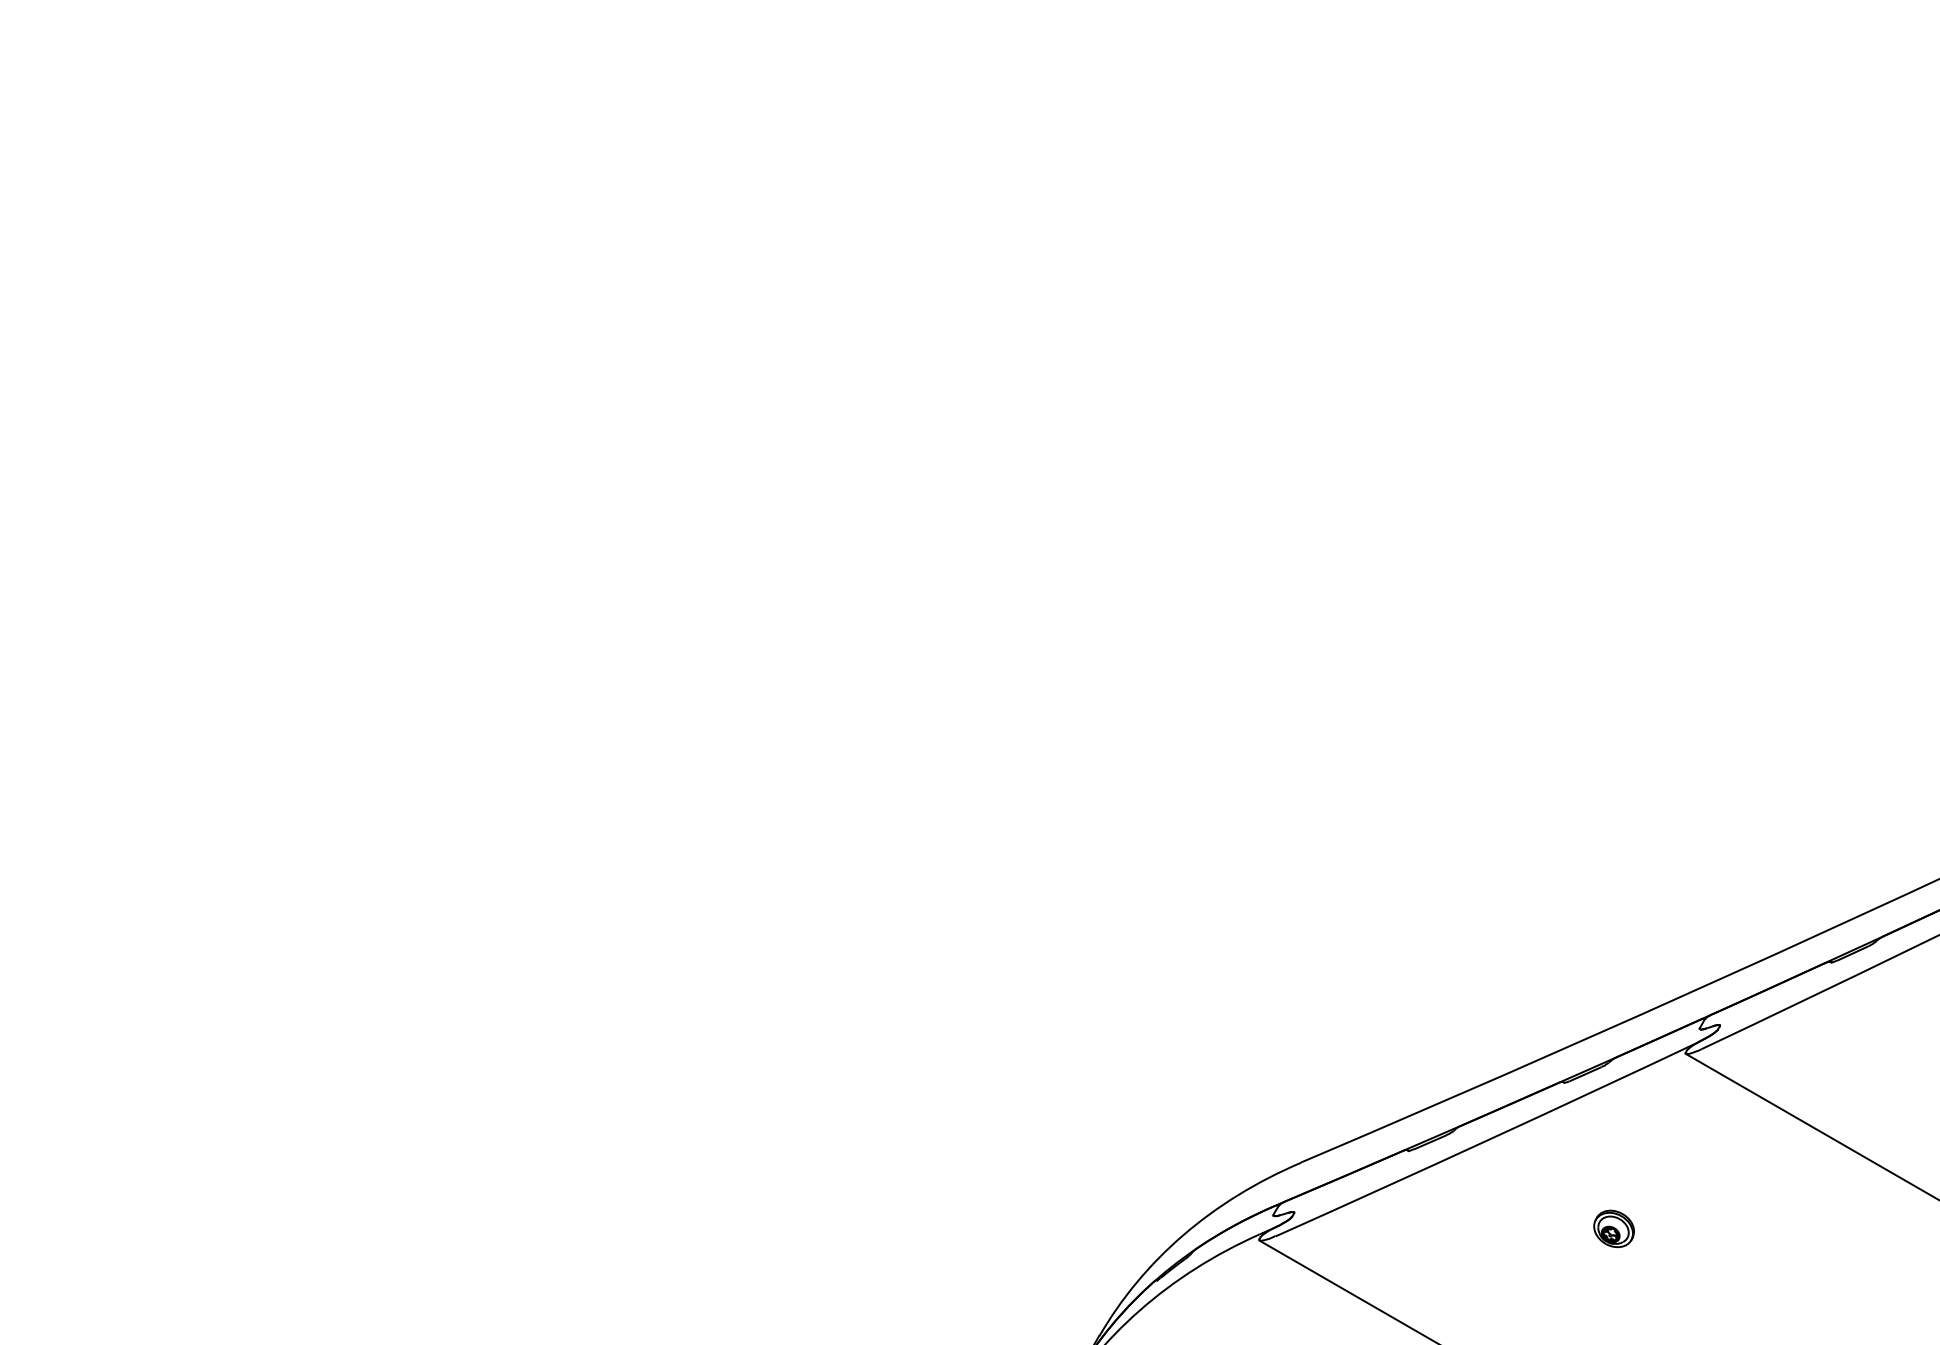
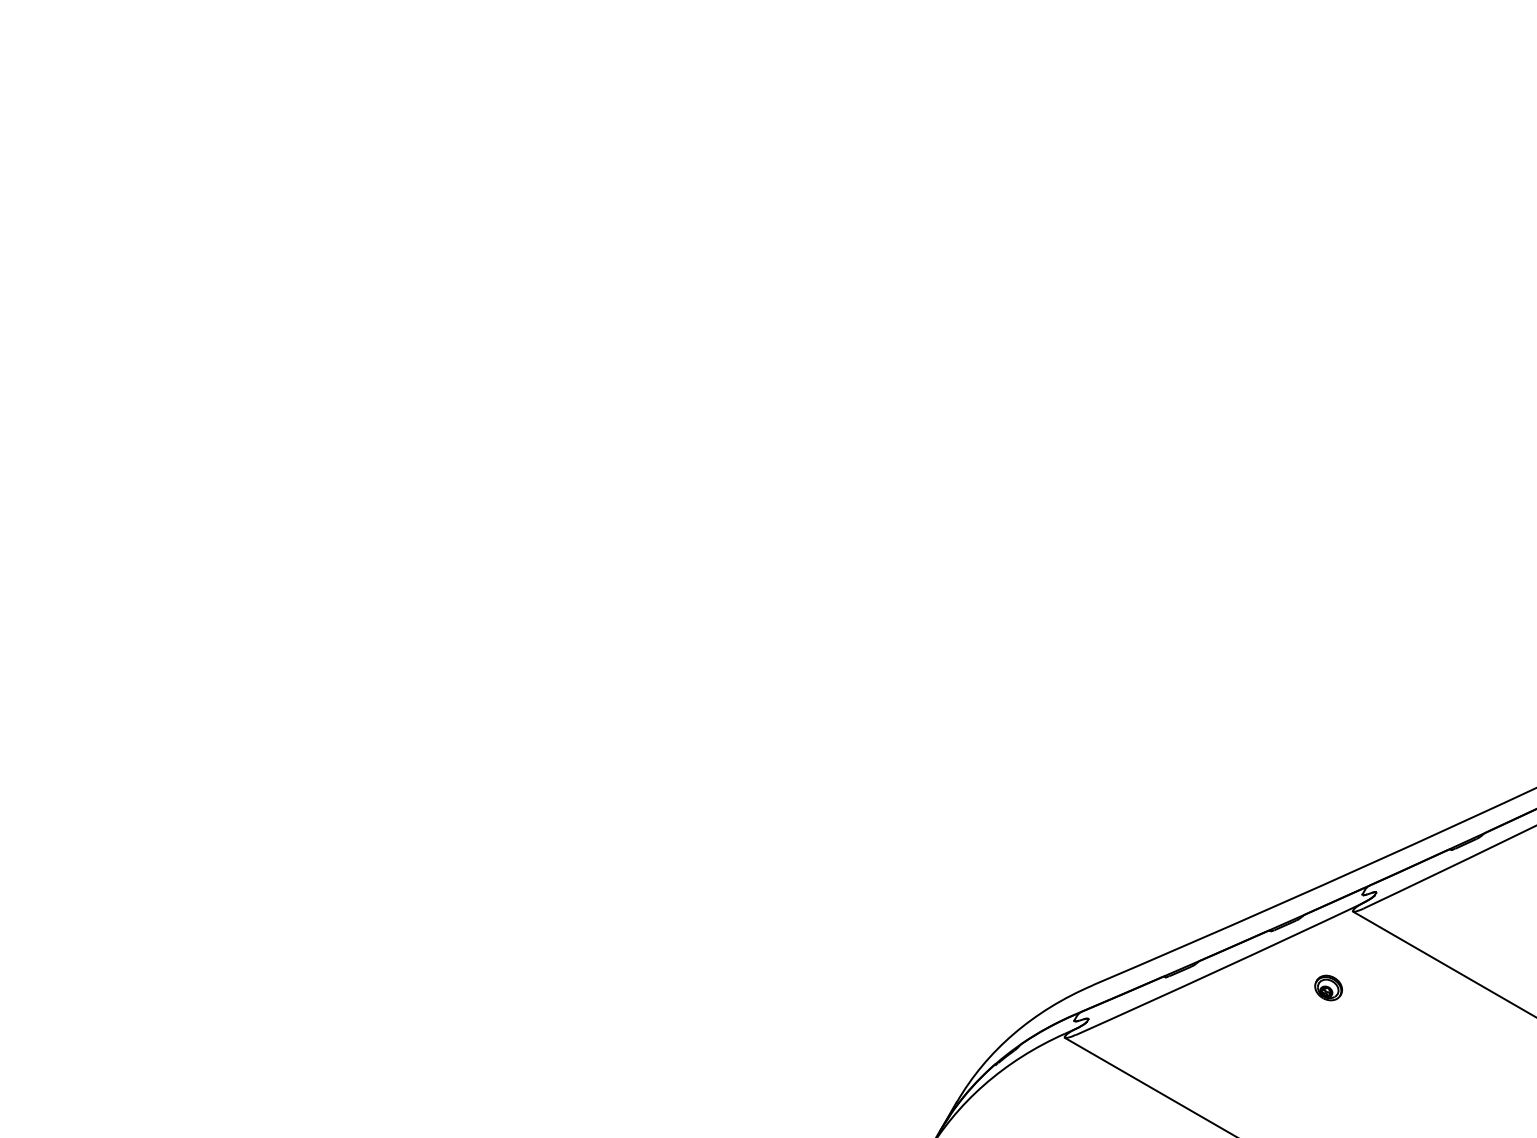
part: (1613, 1228) -> (1328, 987), moved

